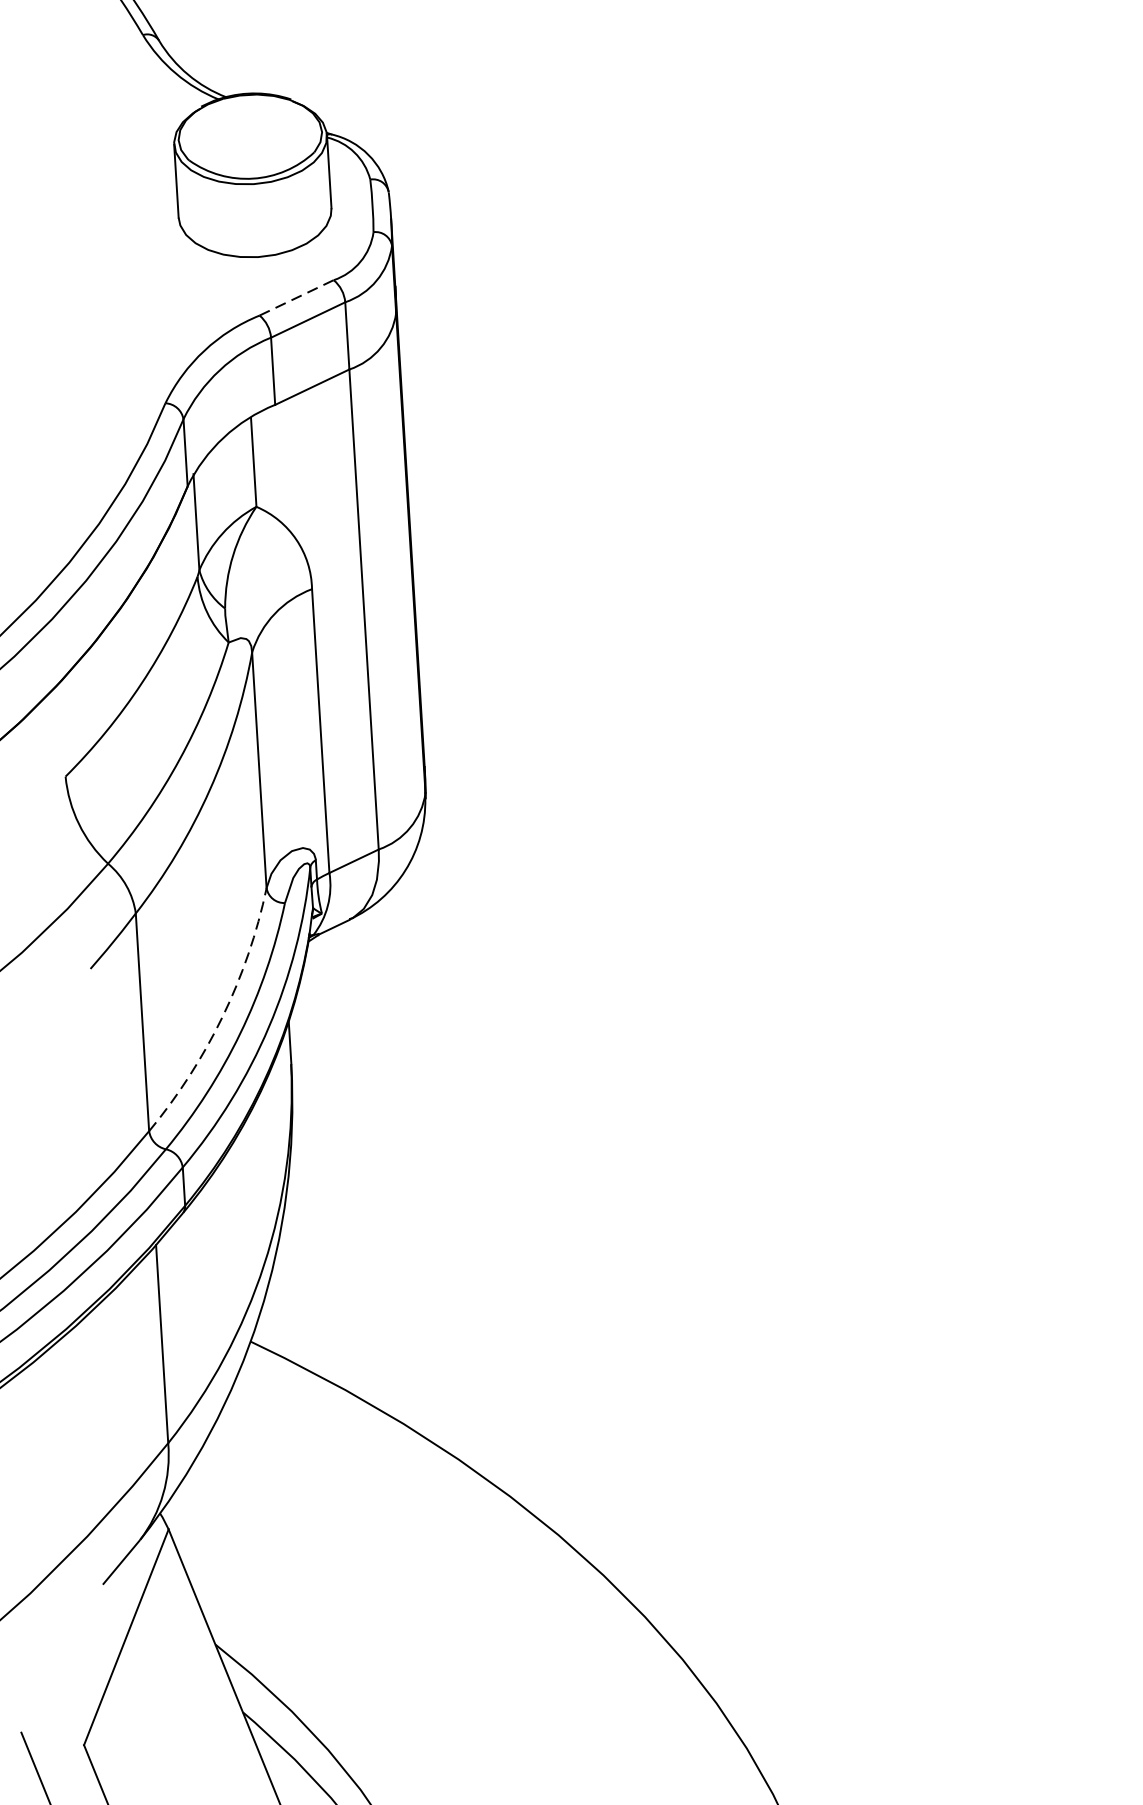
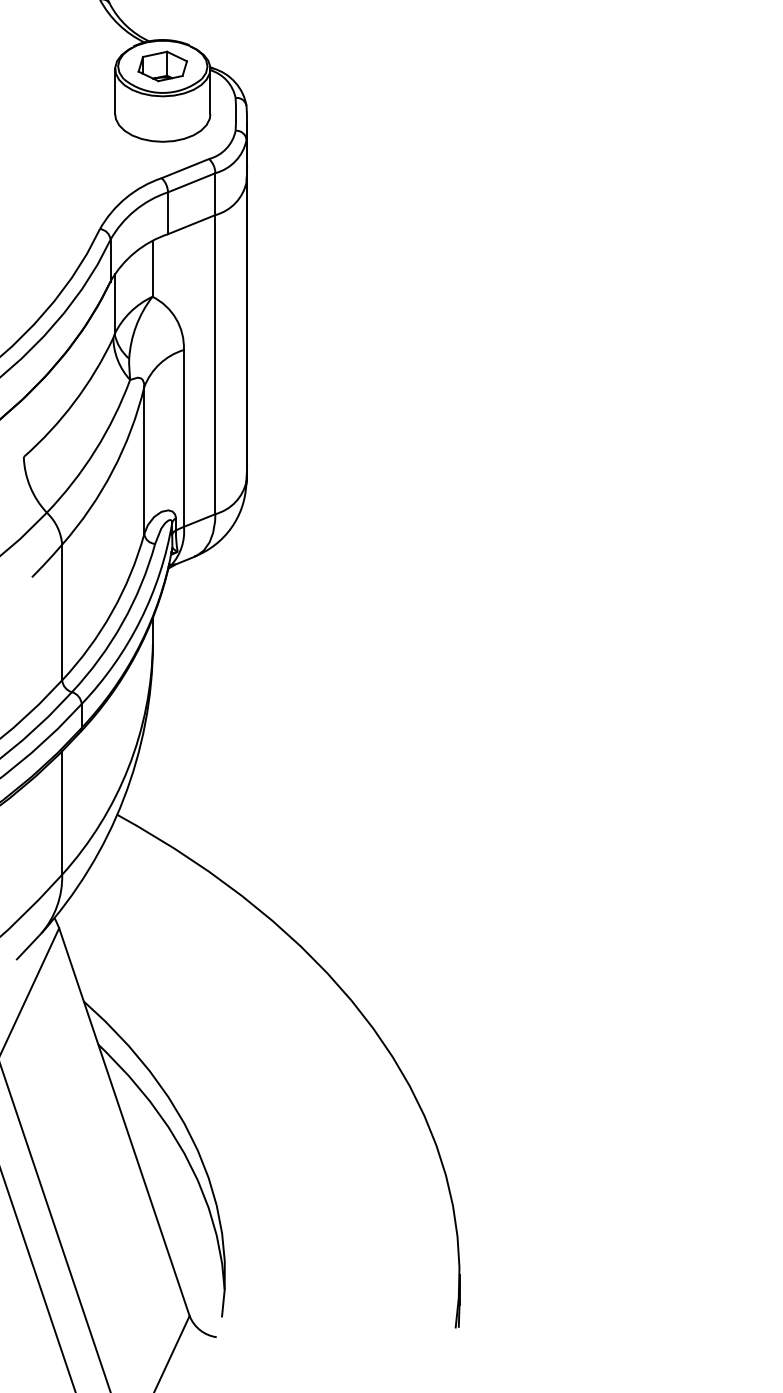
part: (249, 136) -> (162, 66), added
line: (296, 297) -> (185, 168), dashed -> solid
arc: (223, 1017) -> (112, 612), dashed -> solid

